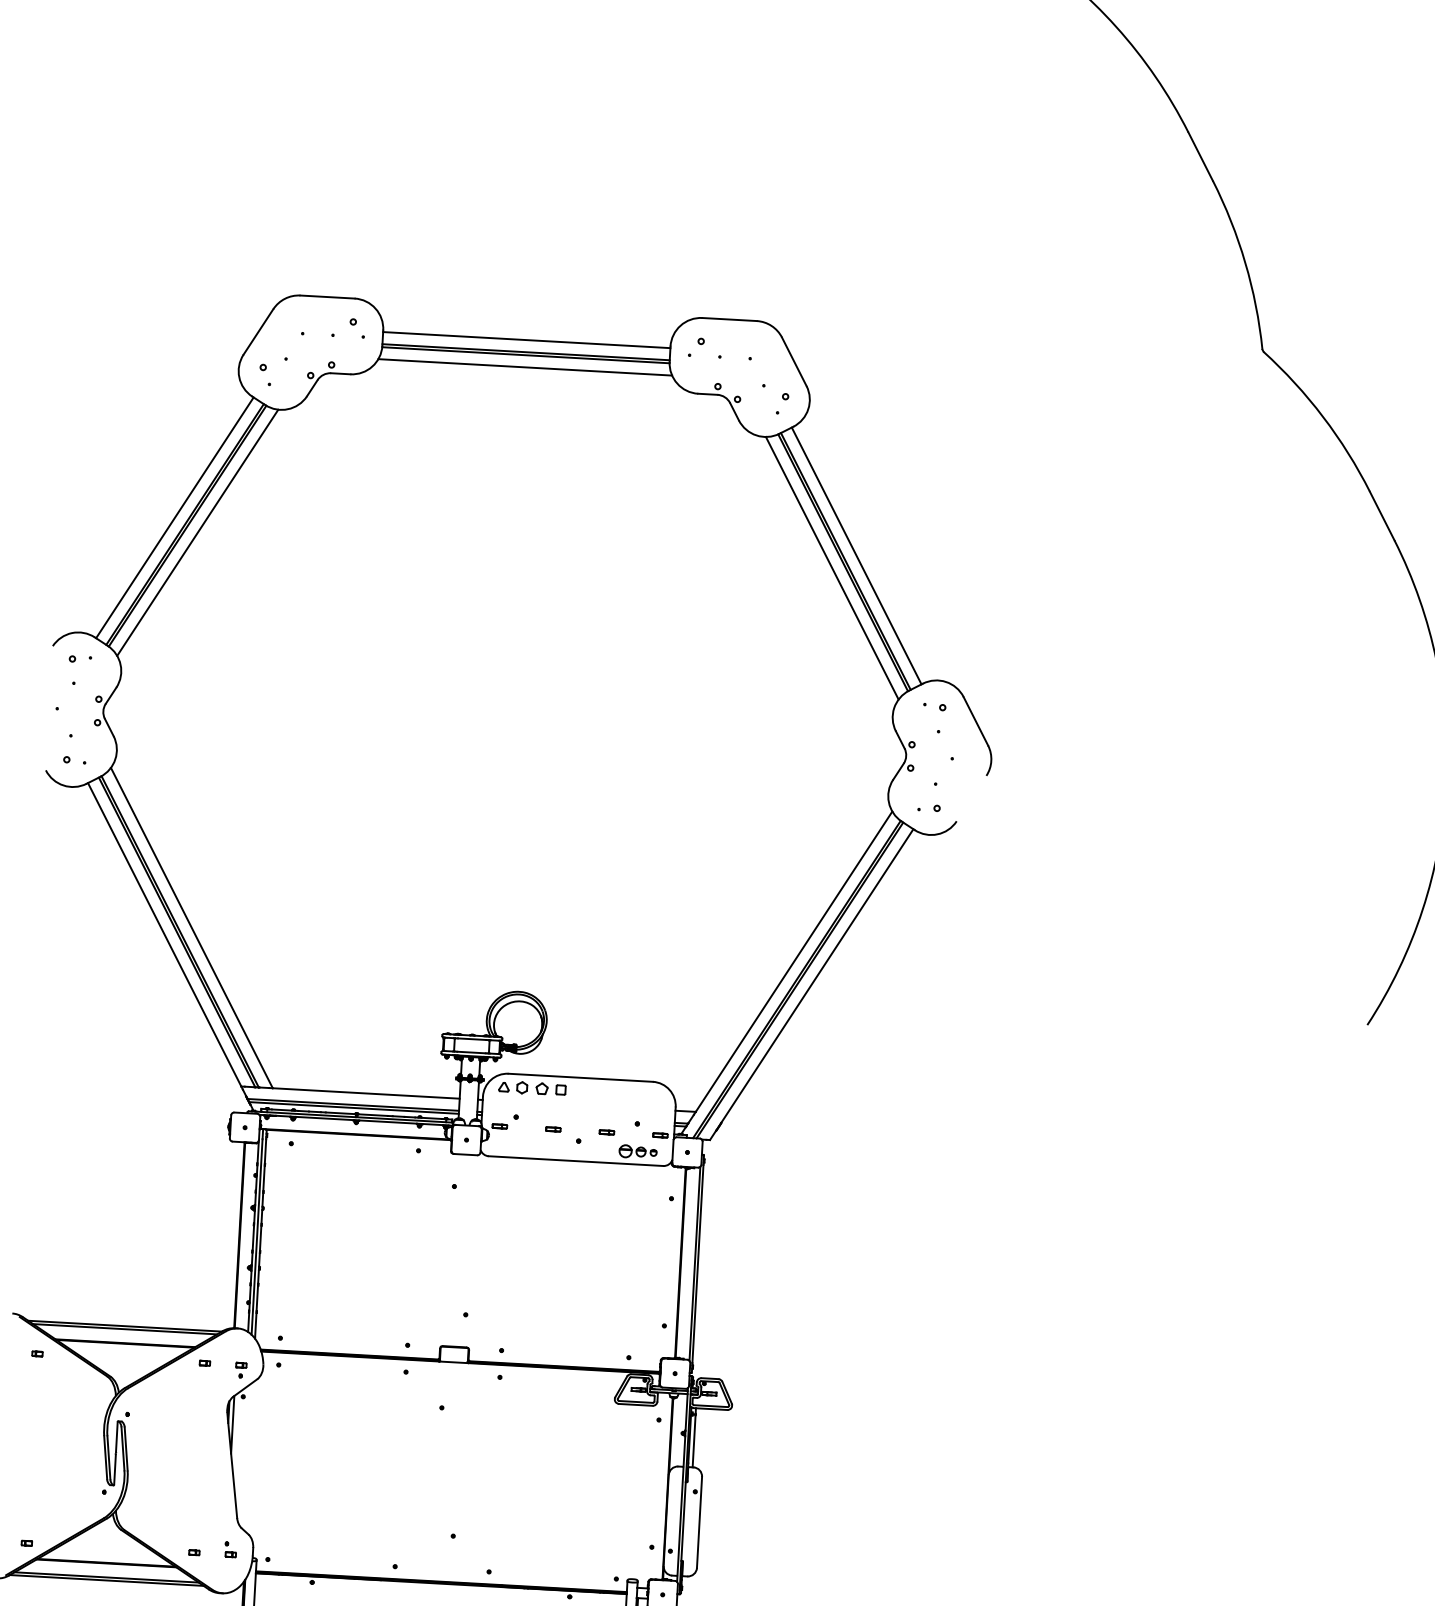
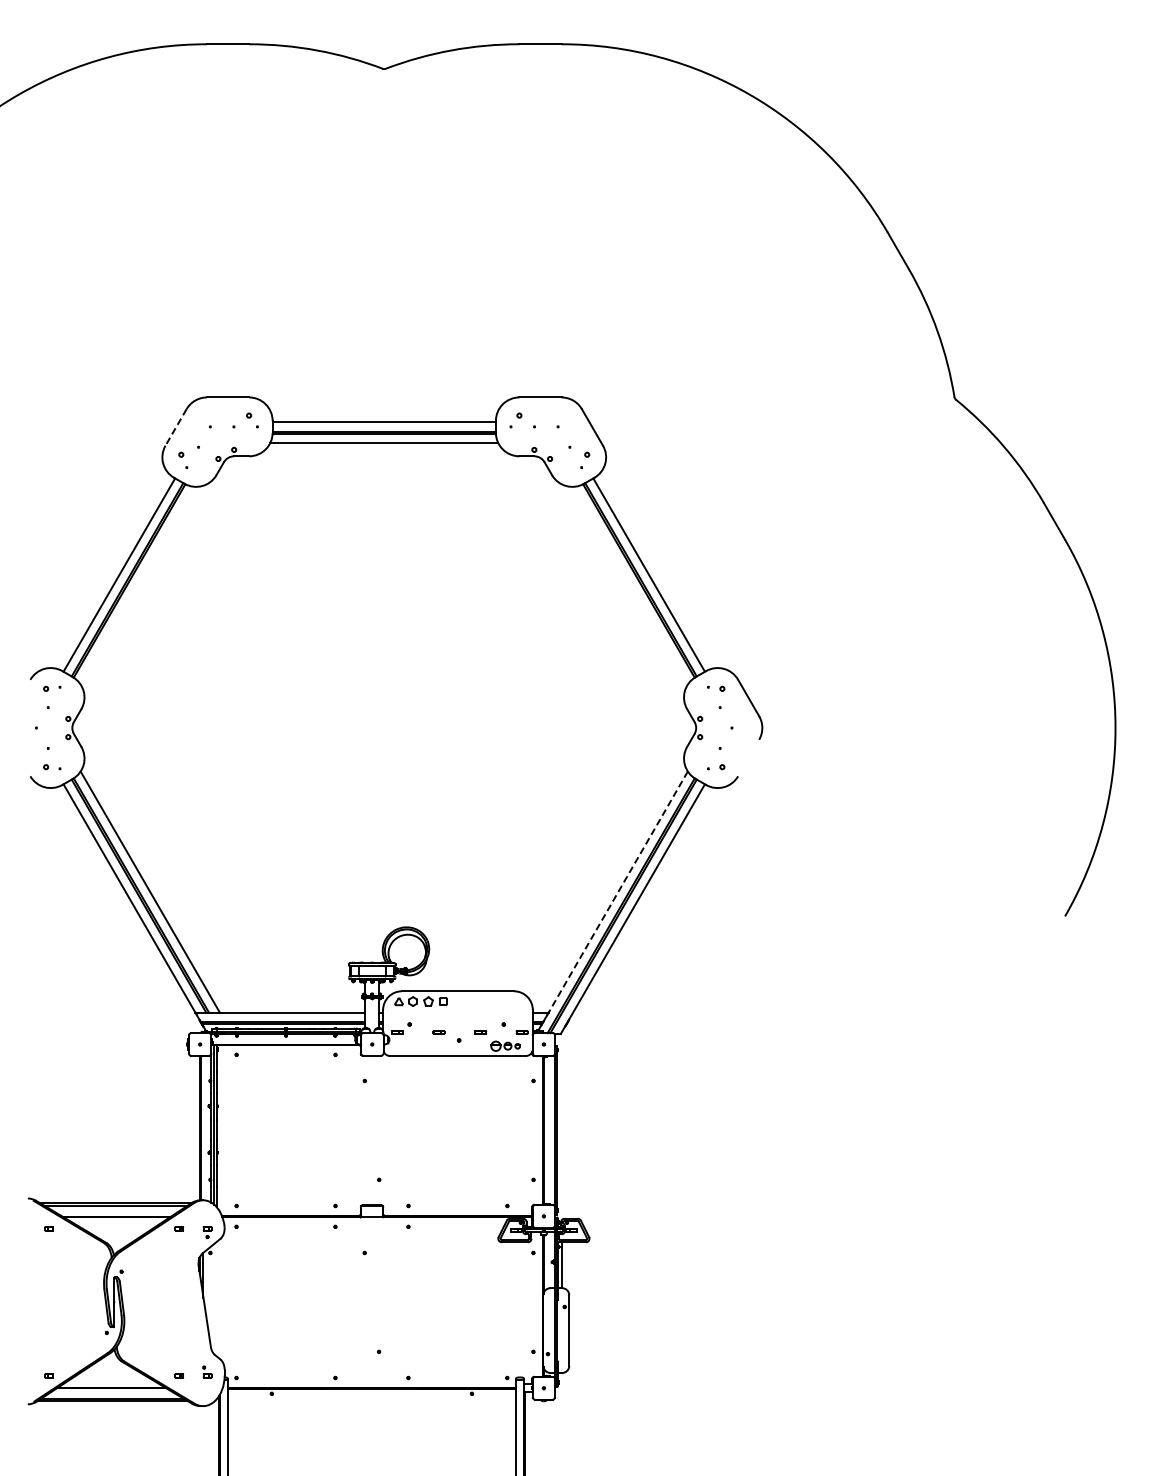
line: (257, 331) -> (175, 427), solid -> dashed
line: (197, 532) -> (137, 585), removed
line: (831, 568) -> (630, 585), removed
line: (794, 962) -> (618, 892), solid -> dashed

